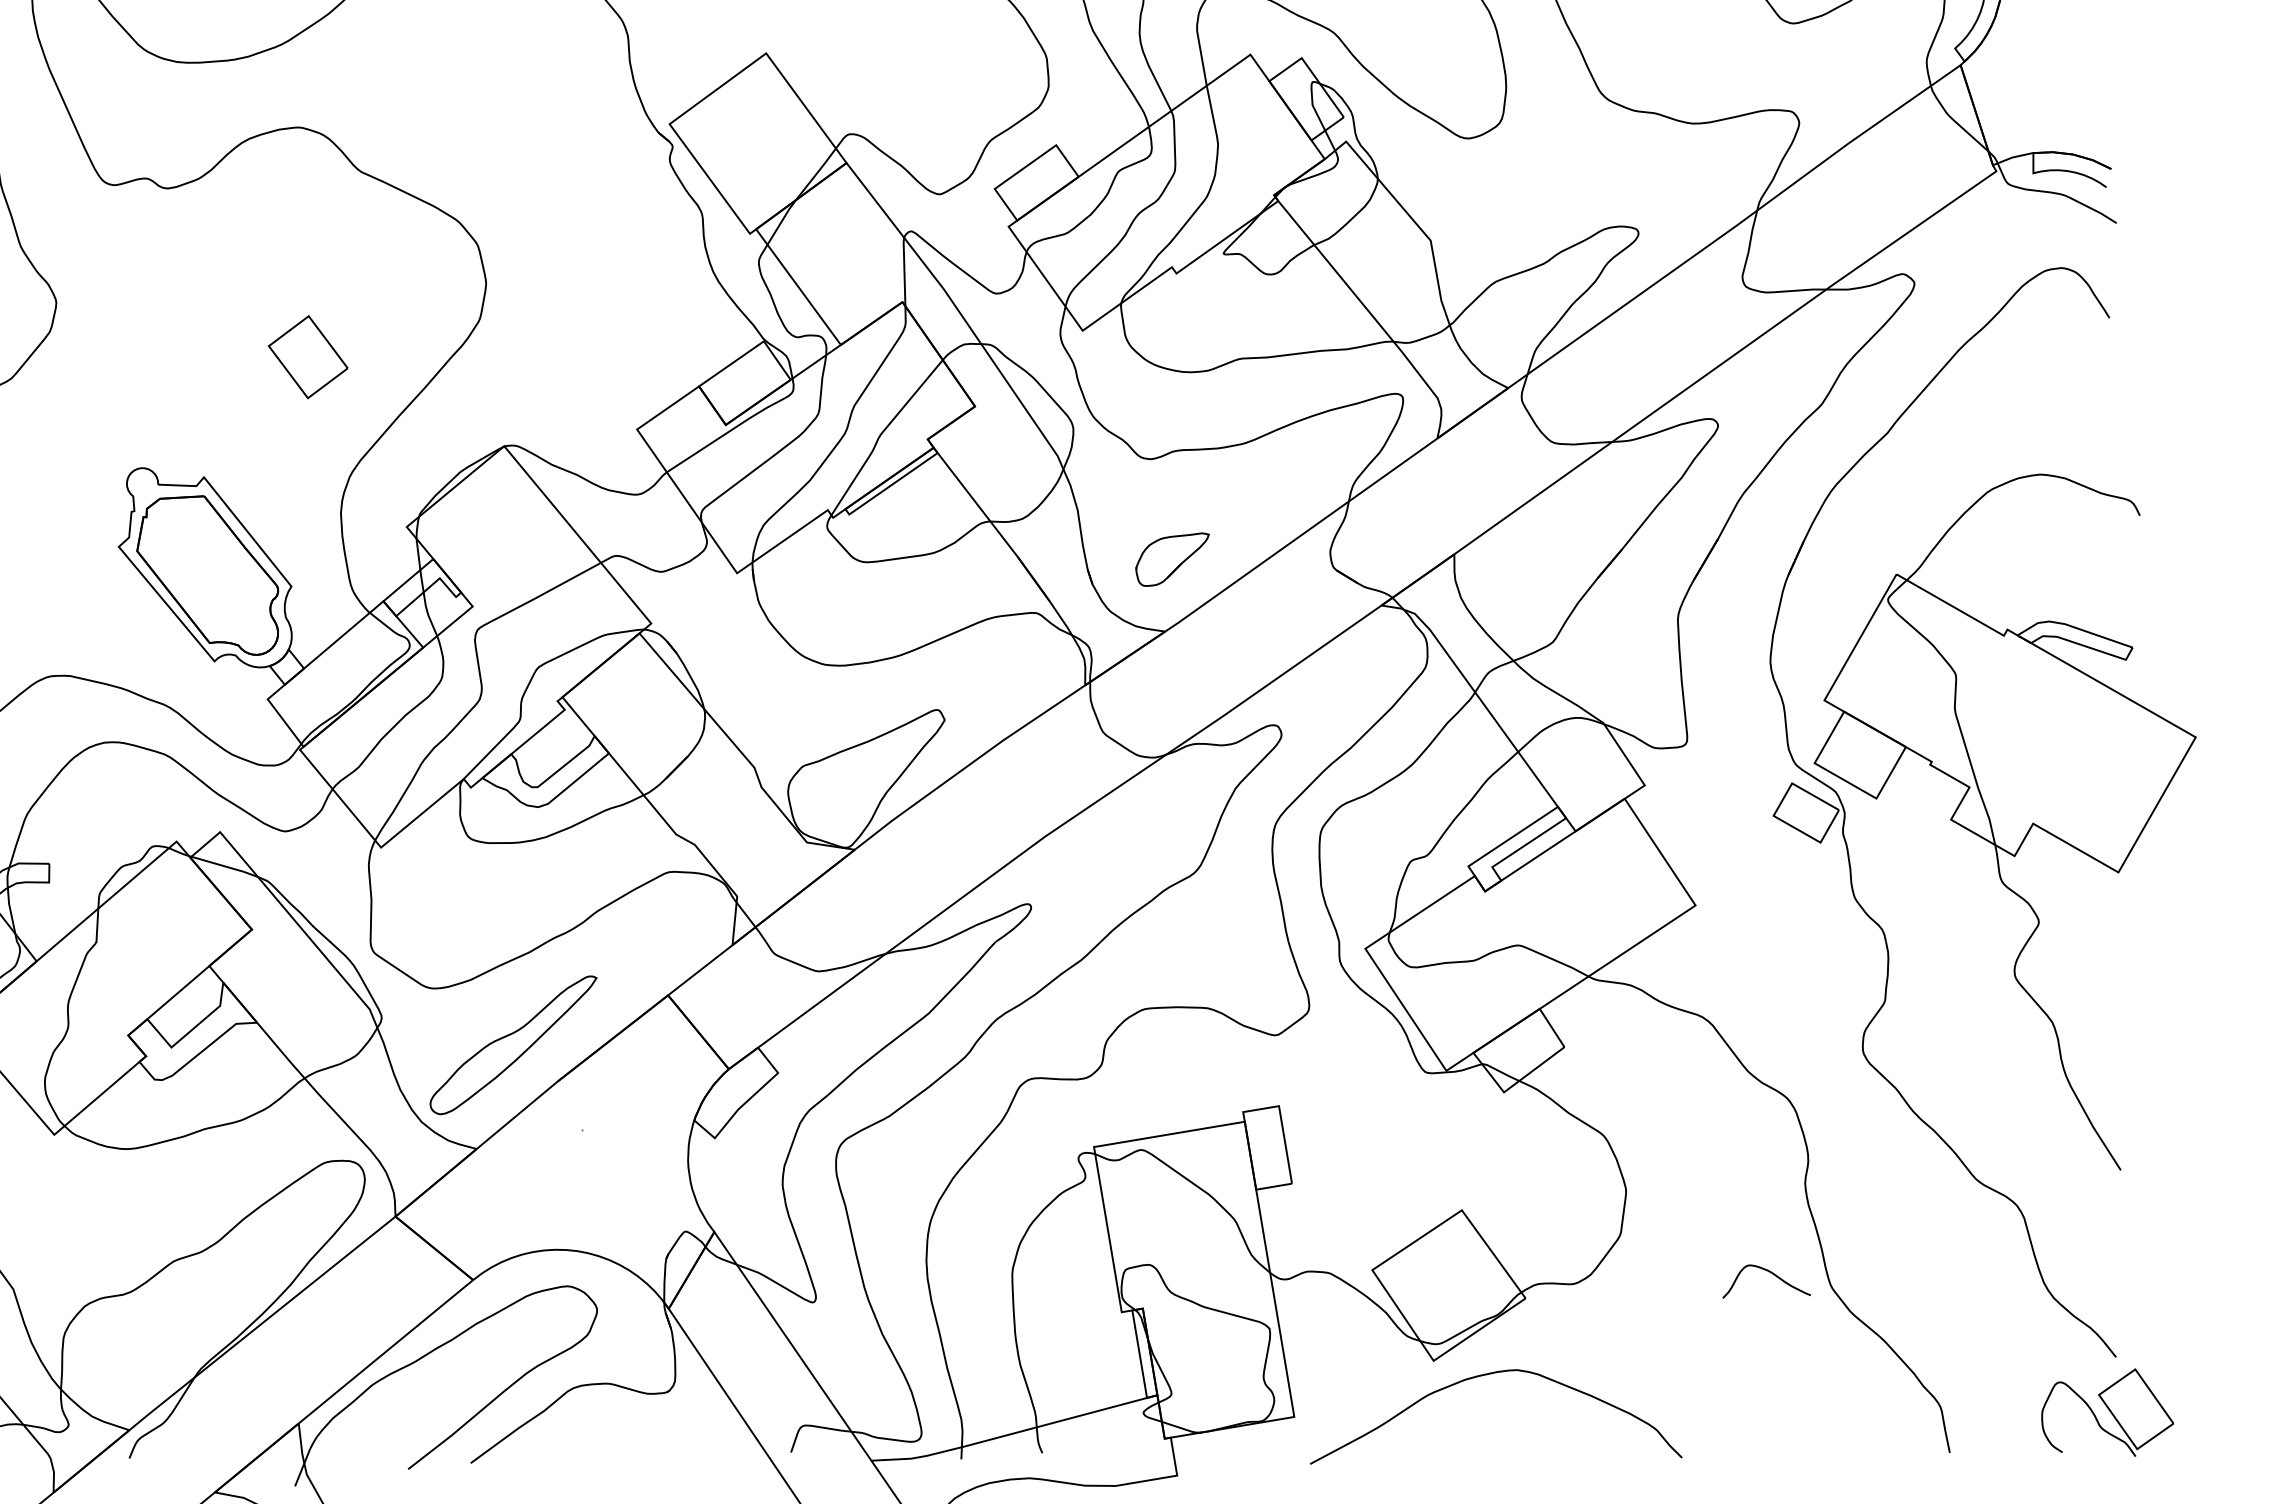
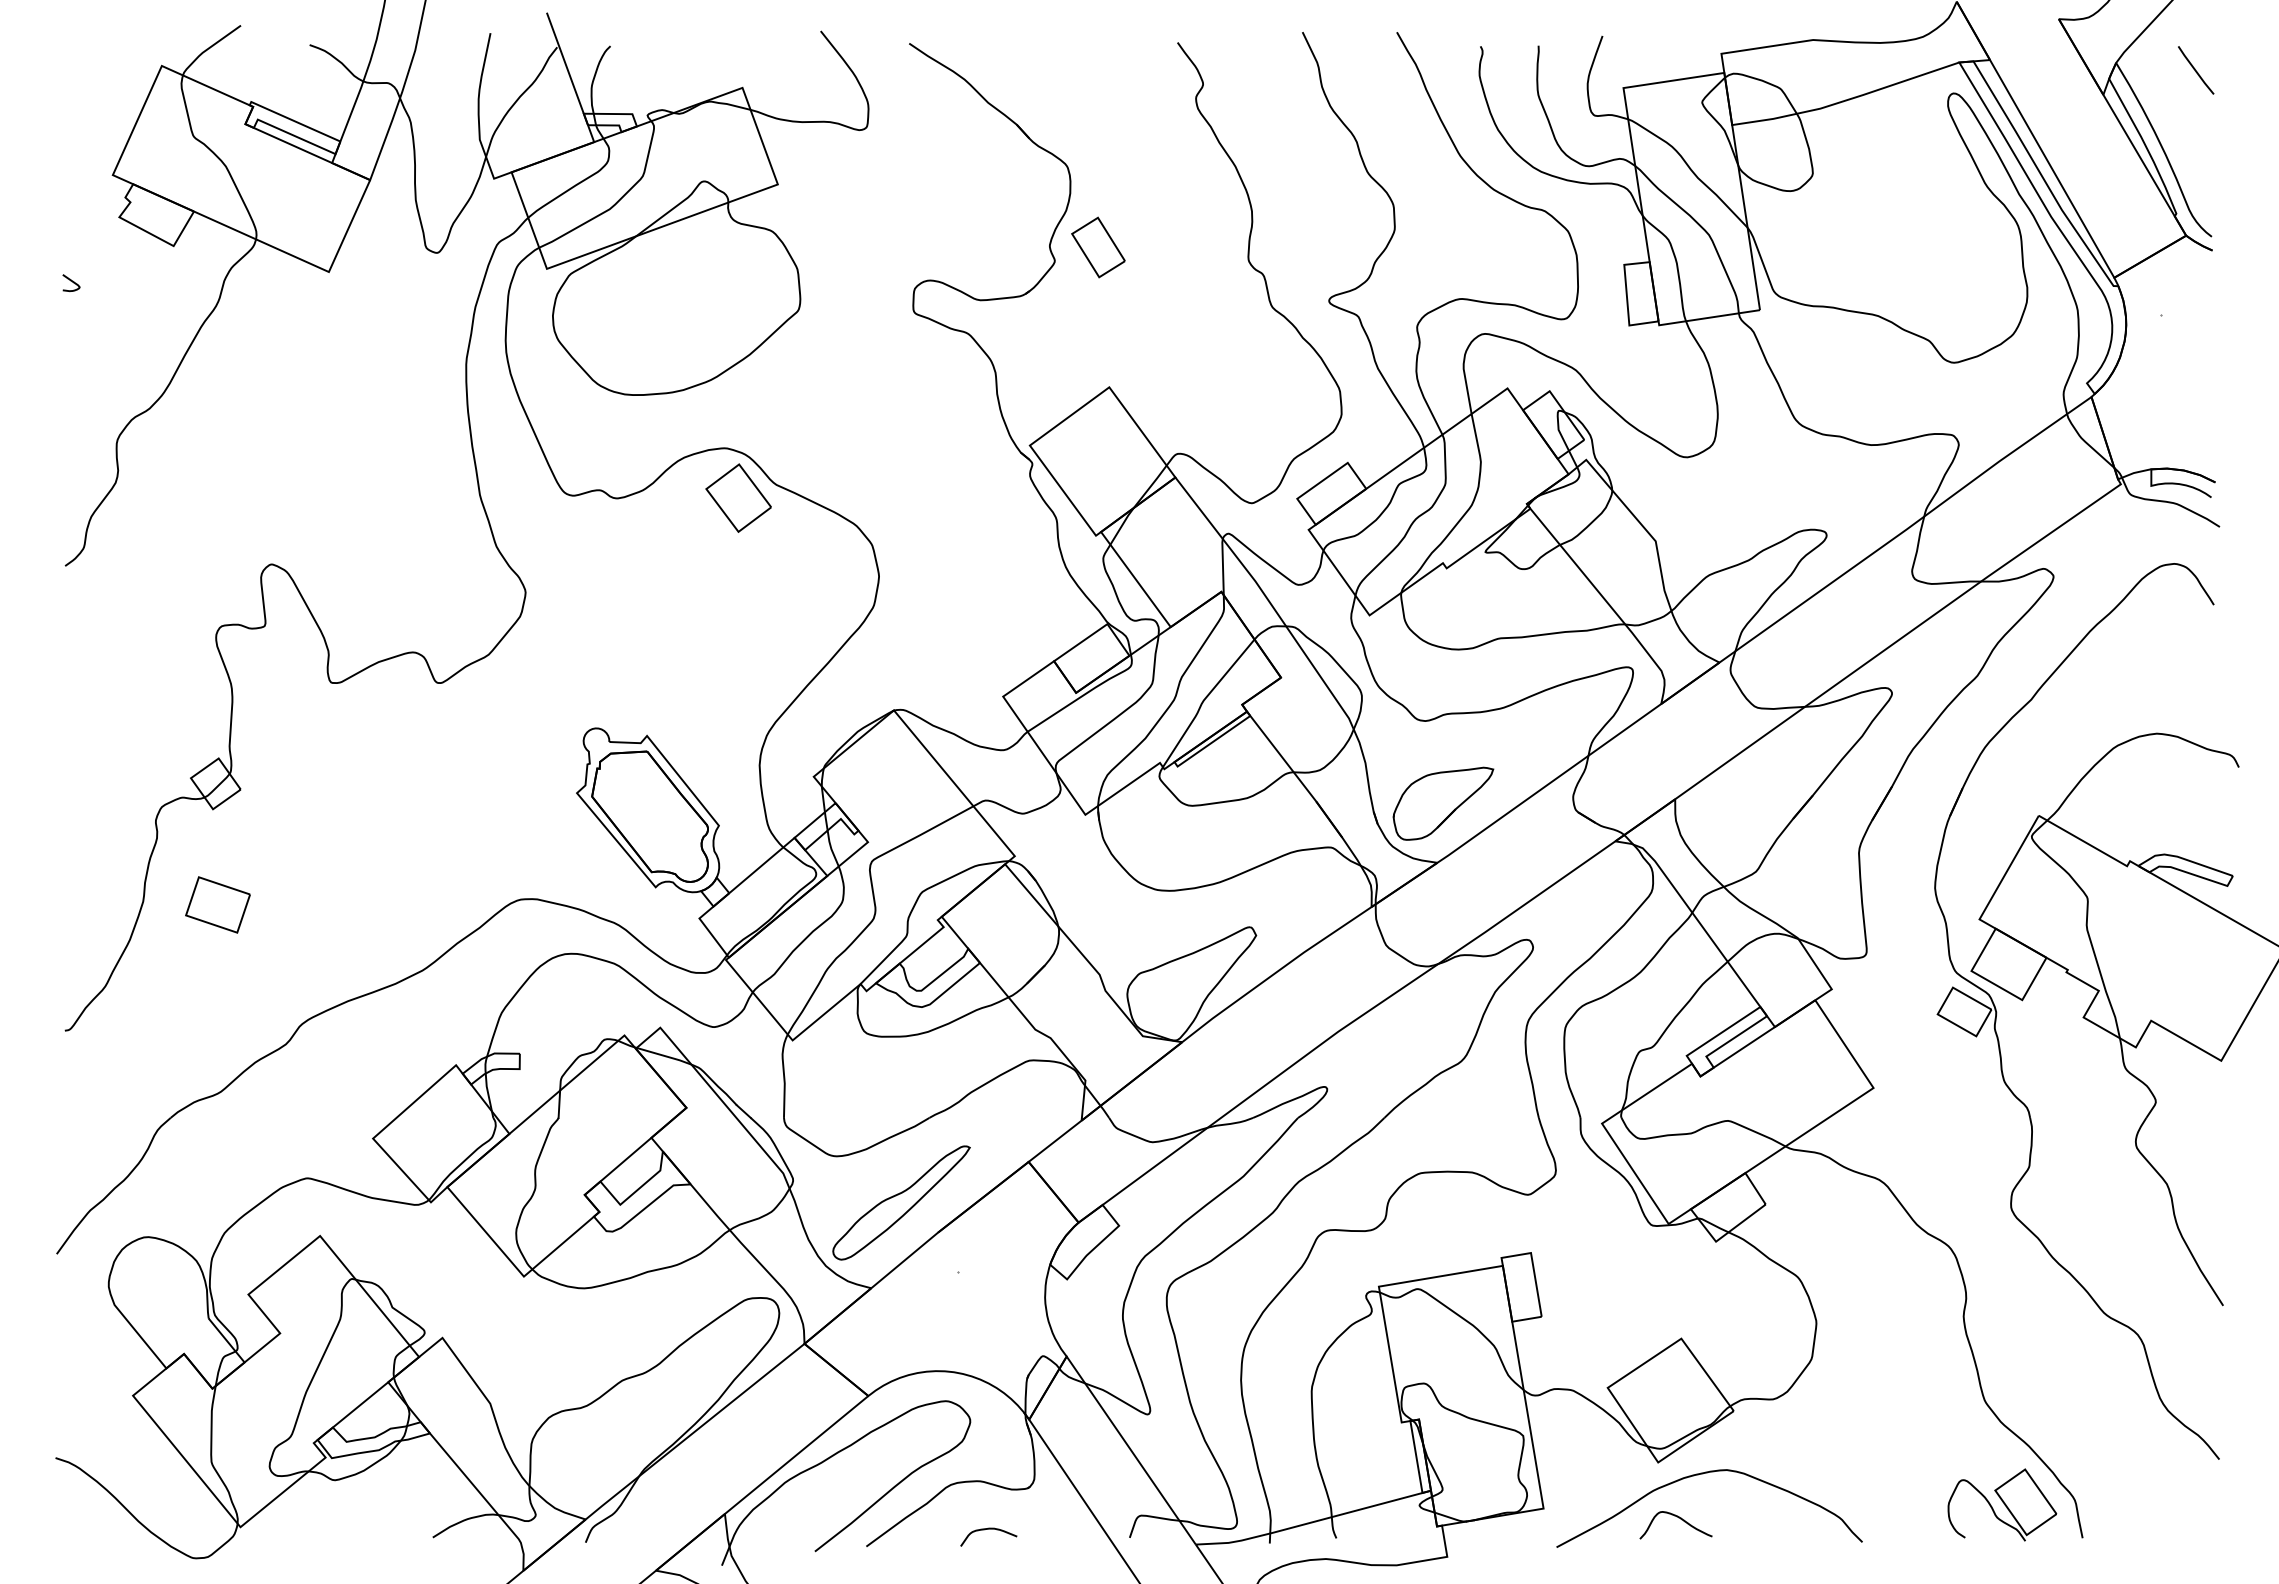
part: (307, 356) -> (738, 497), moved
part: (1172, 559) -> (1443, 803), size x1.67
curve: (1769, 1273) -> (1678, 1518), moved
part: (2107, 1411) -> (2002, 1504), moved
curve: (619, 1442) -> (988, 1529), added

